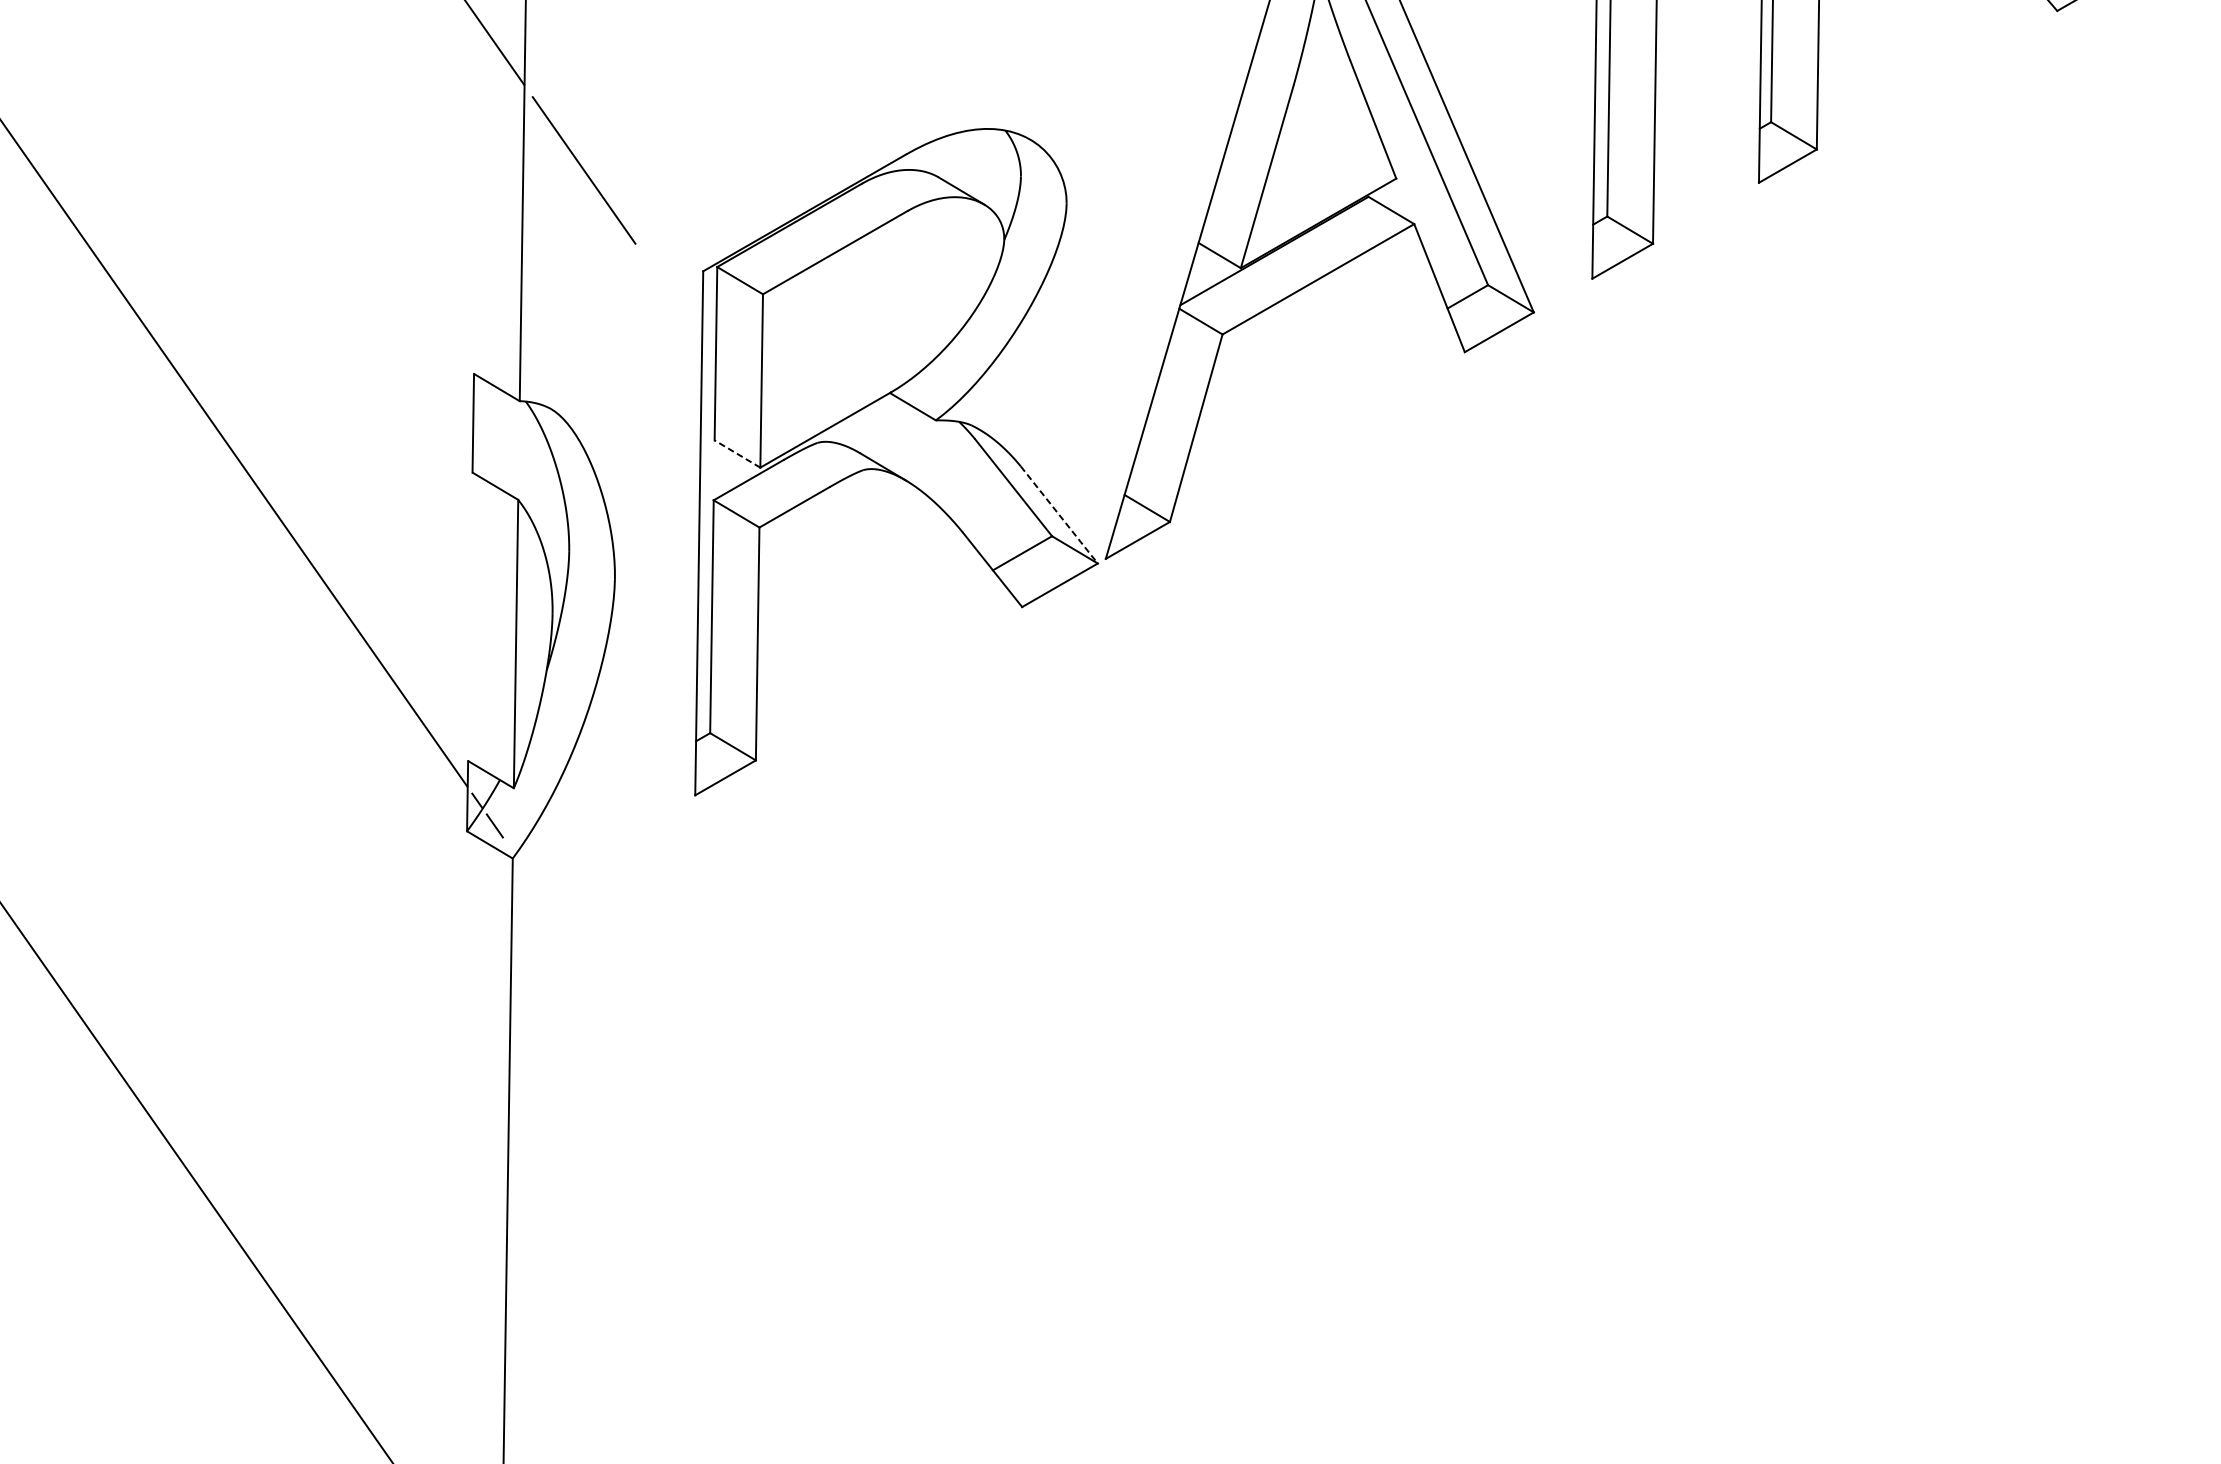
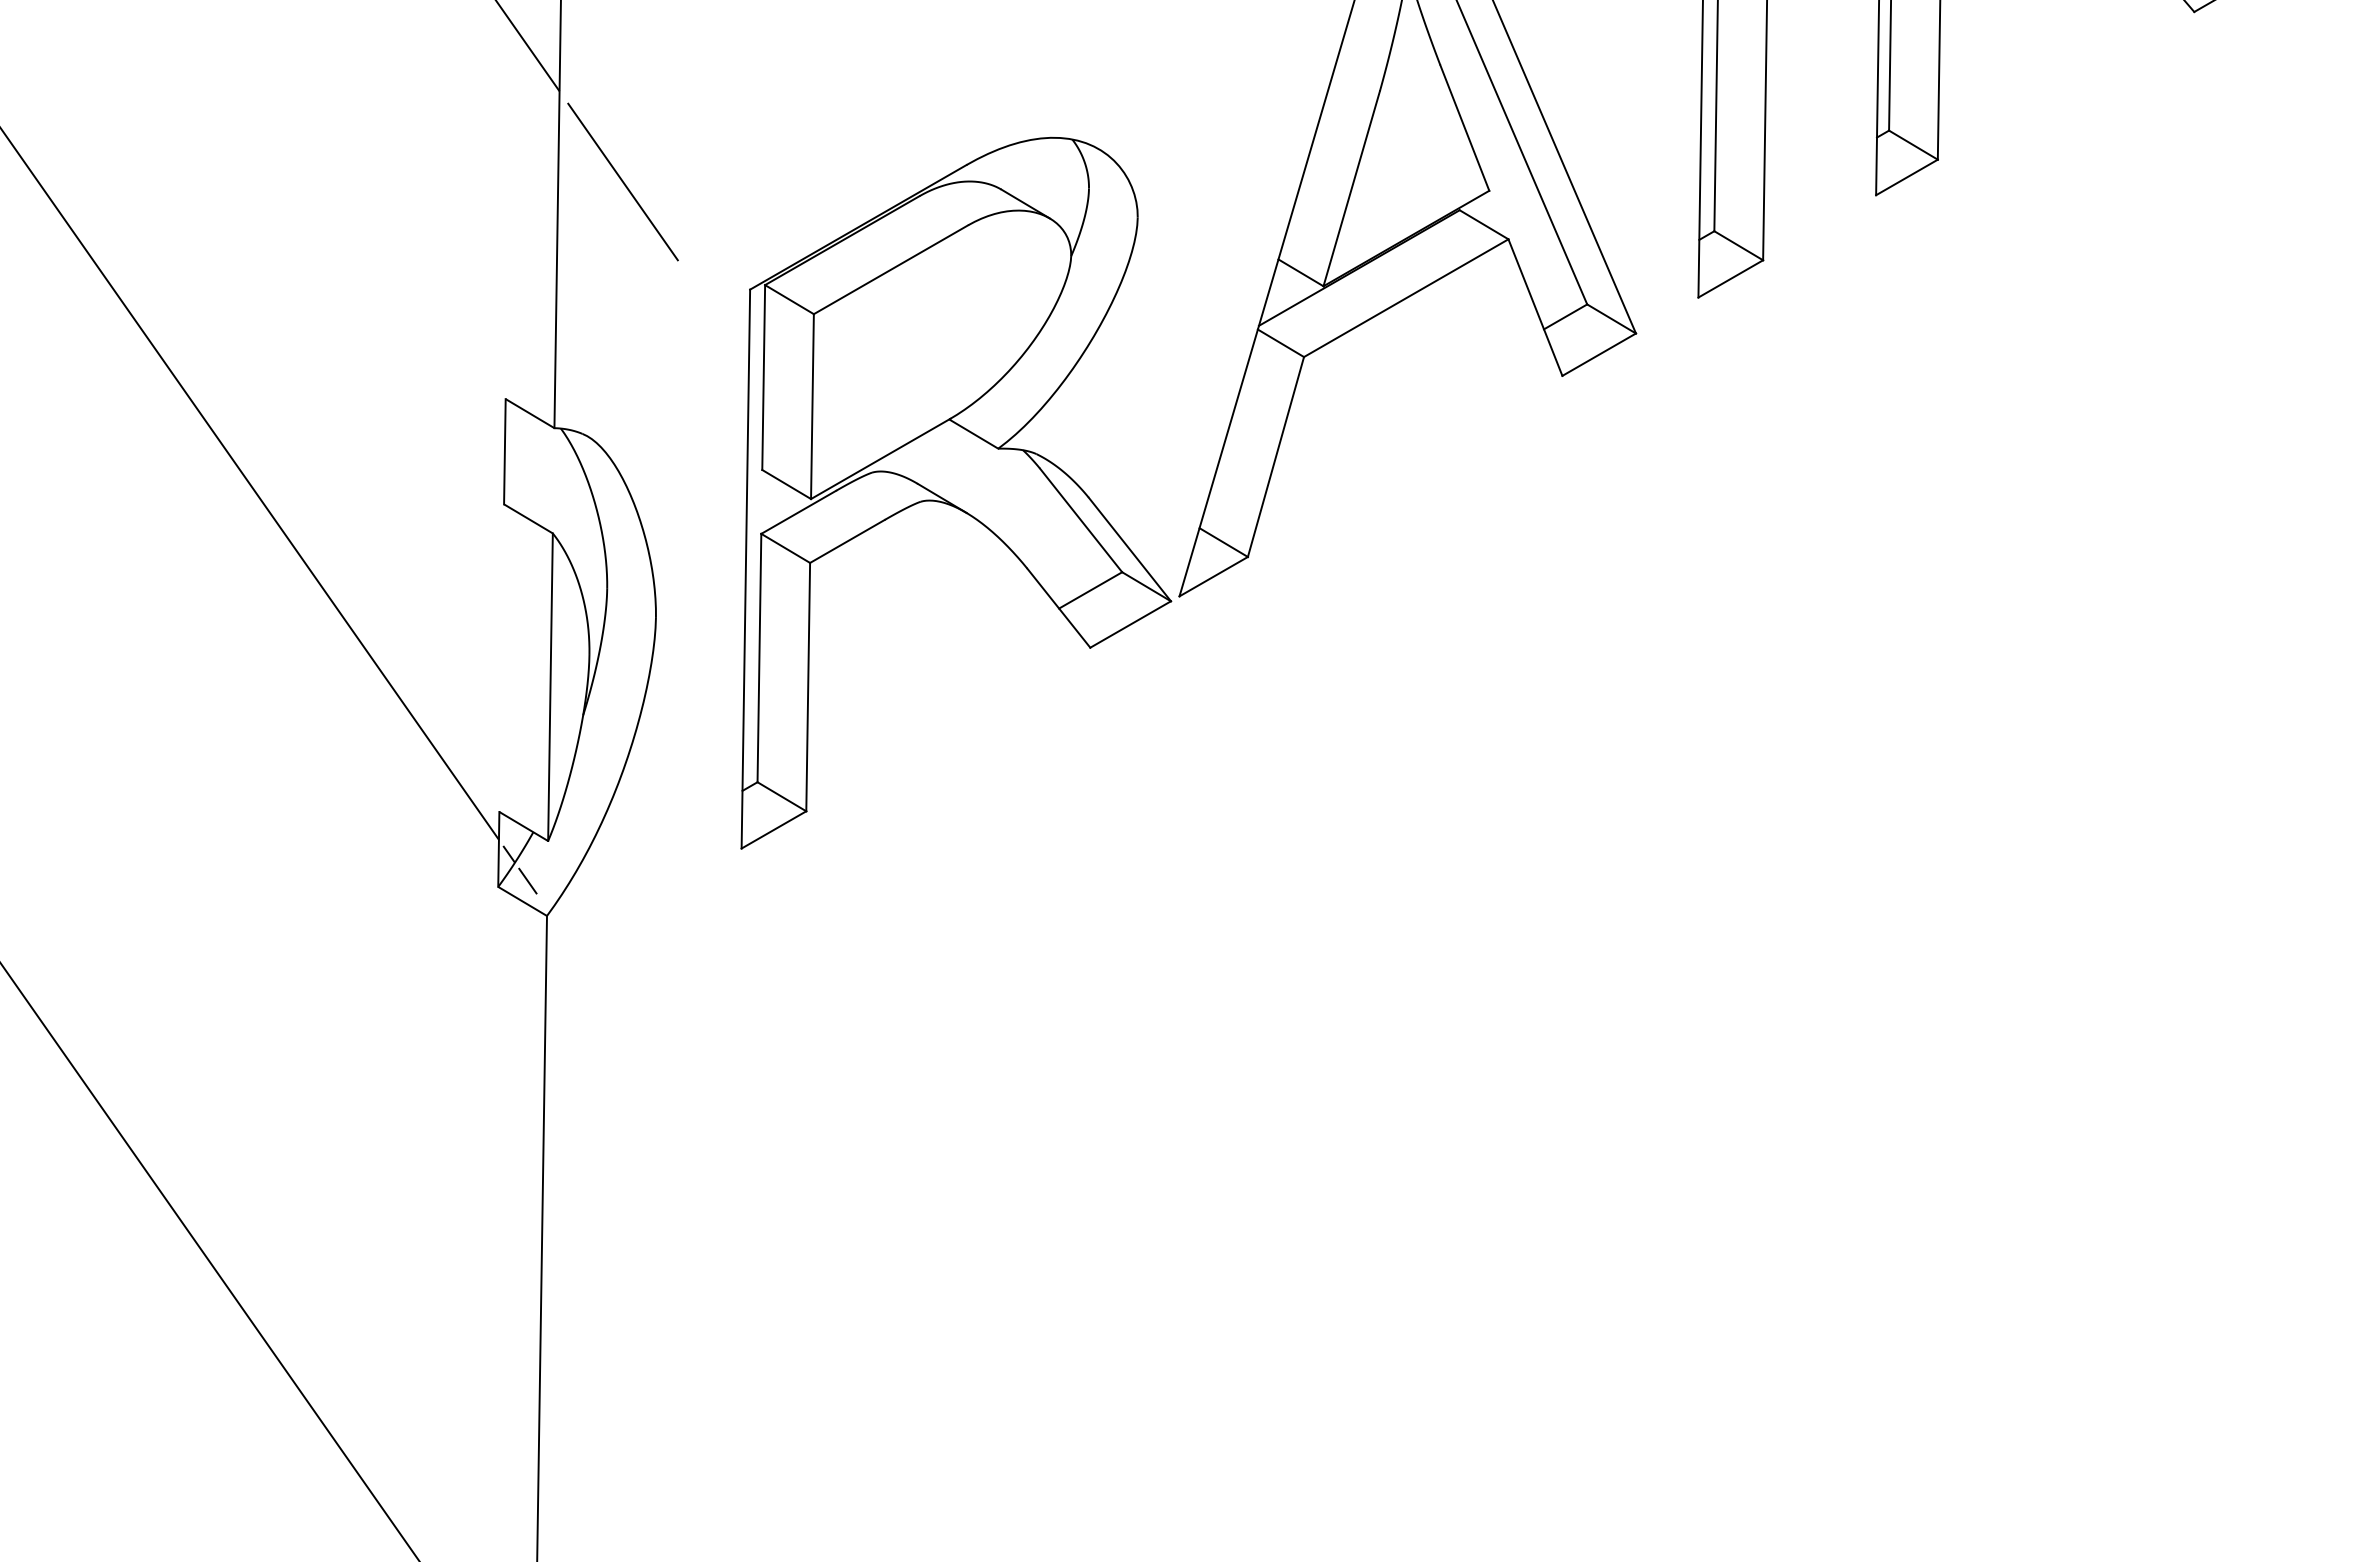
line: (737, 454) -> (786, 484), dashed -> solid
line: (1059, 514) -> (1130, 549), dashed -> solid

